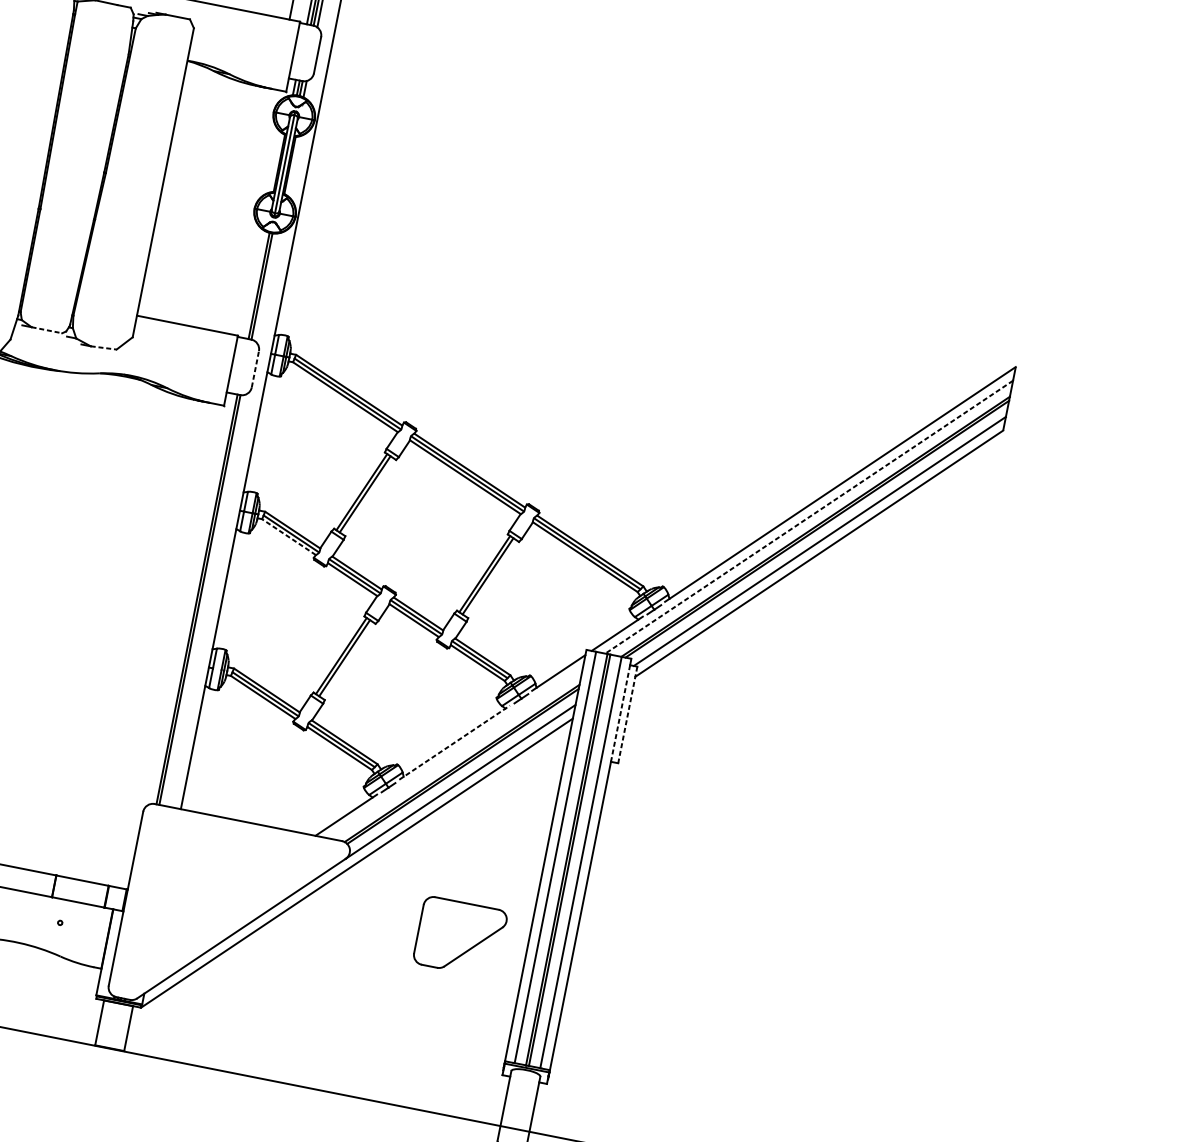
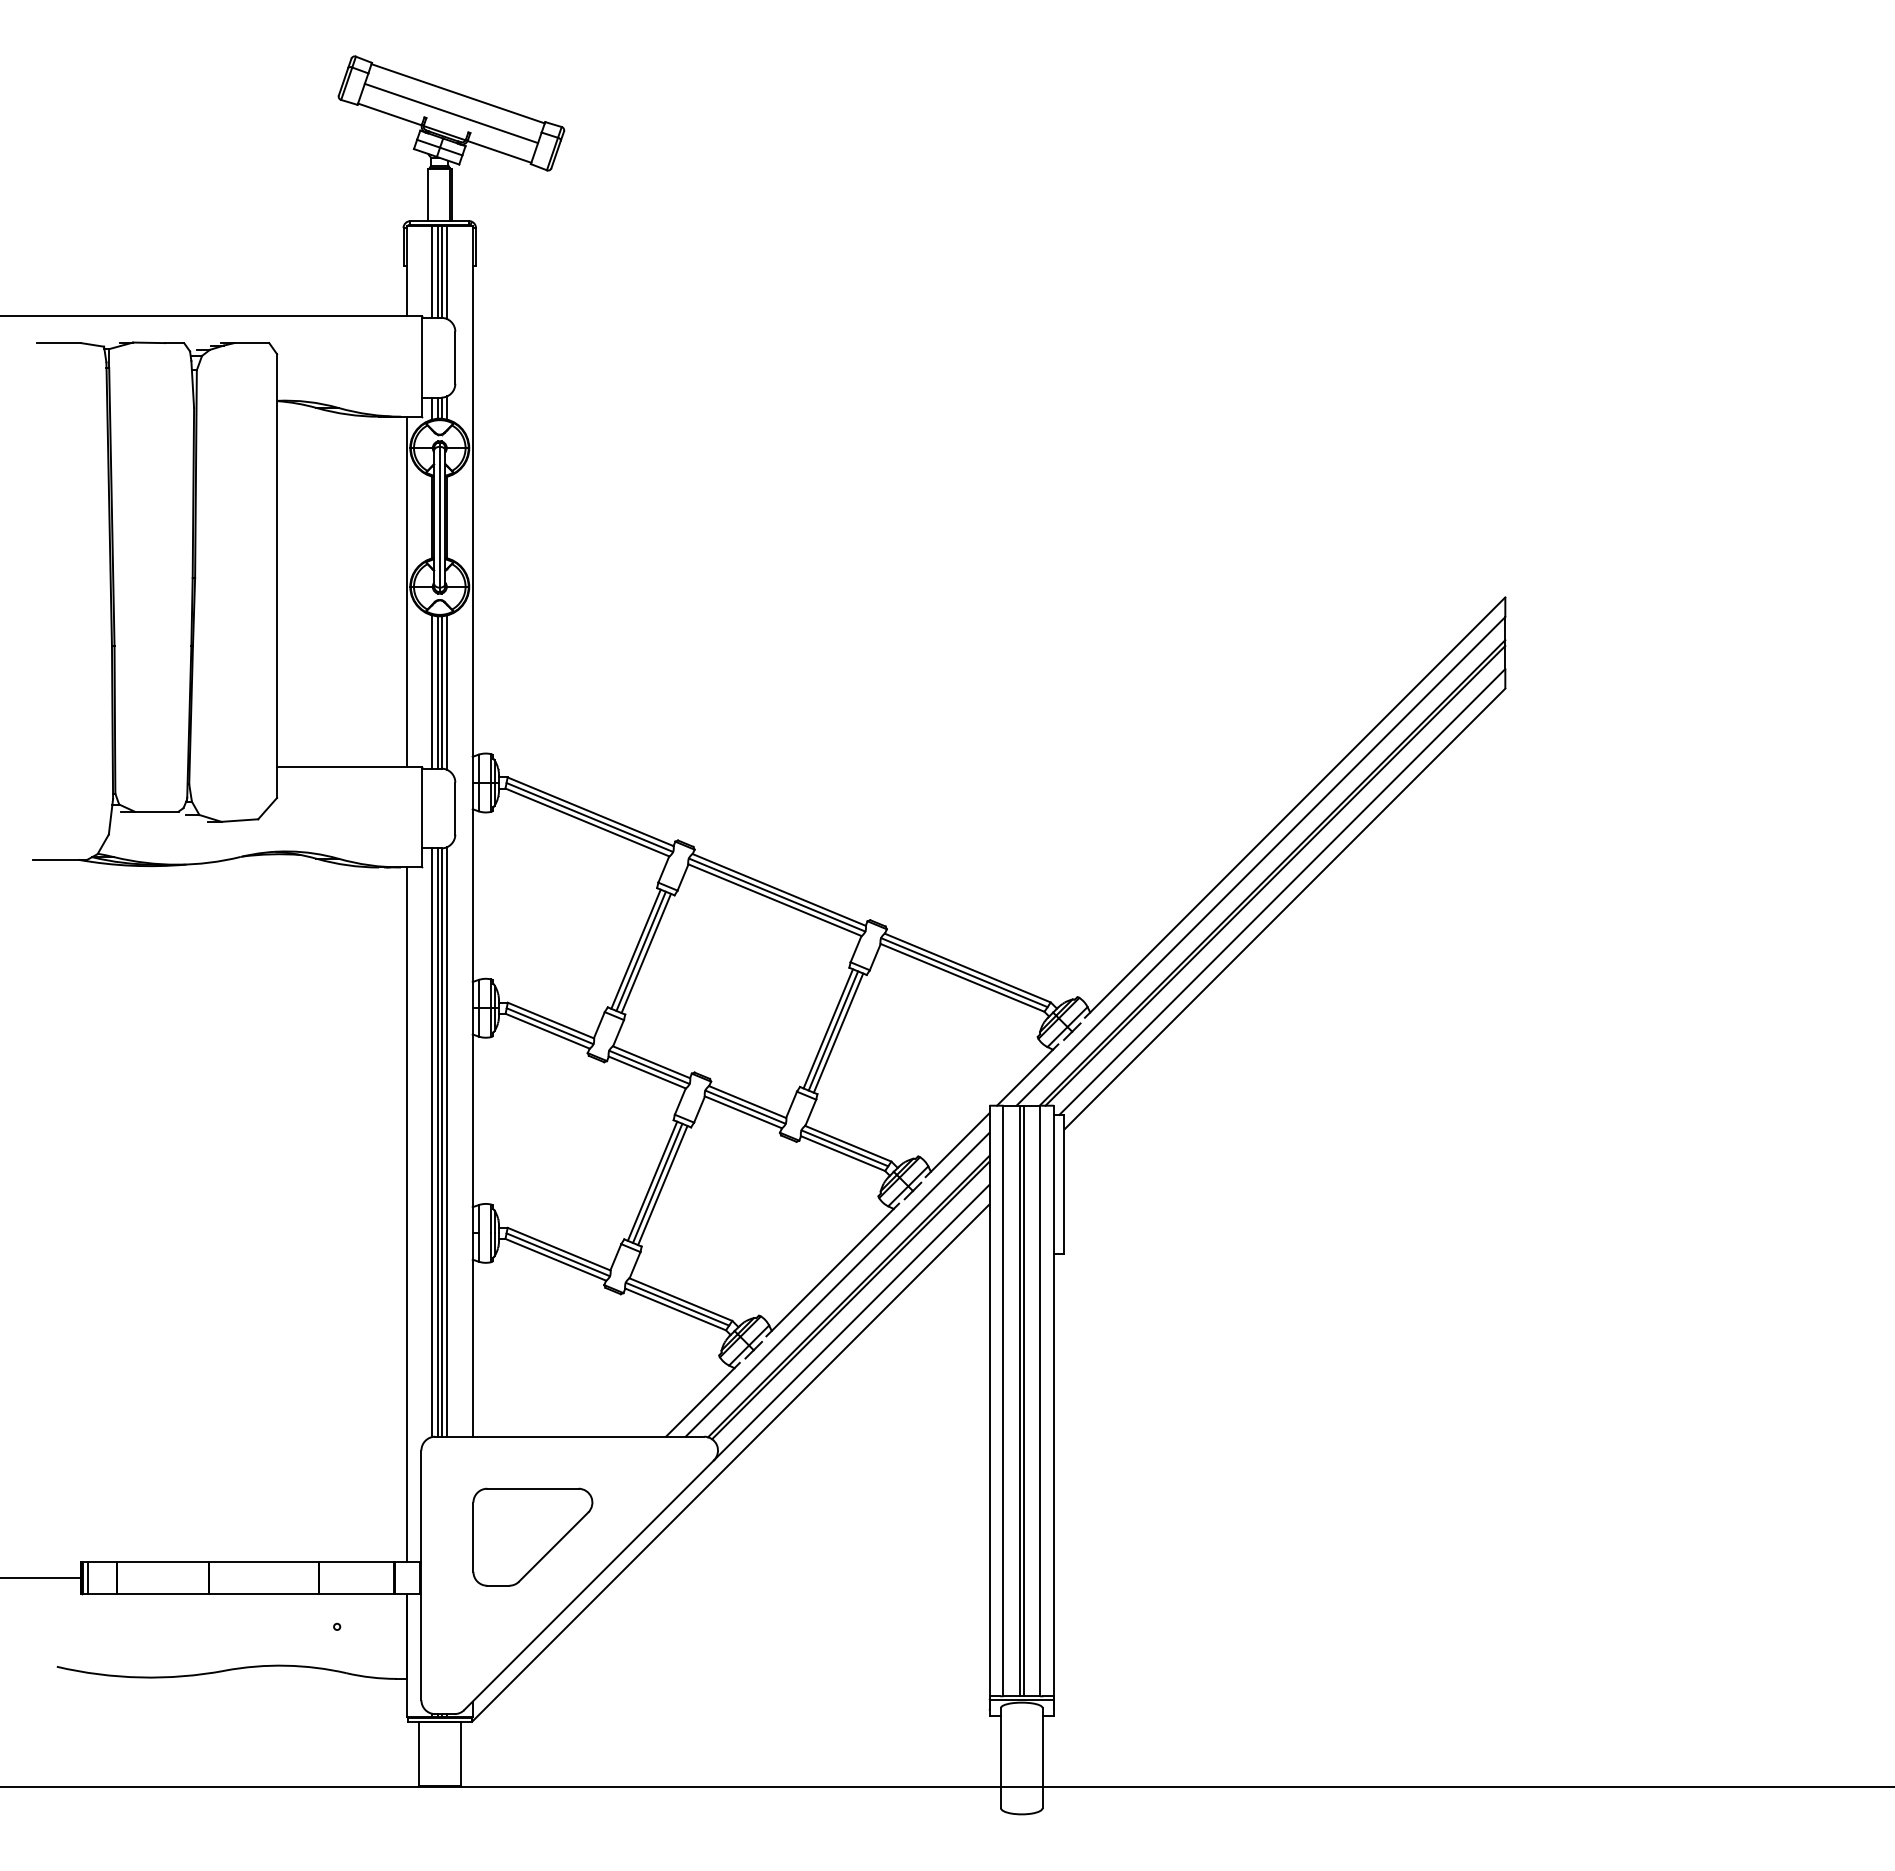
line: (251, 211) -> (406, 591), added
line: (255, 284) -> (432, 691), added
line: (265, 287) -> (447, 692), added
line: (46, 330) -> (156, 811), dashed -> solid
line: (104, 347) -> (240, 820), dashed -> solid
line: (255, 369) -> (455, 808), dashed -> solid
line: (368, 496) -> (646, 953), added
line: (808, 517) -> (1260, 861), dashed -> solid
line: (288, 537) -> (547, 1031), dashed -> solid
line: (491, 578) -> (838, 1032), added
line: (193, 598) -> (432, 1142), added
line: (204, 600) -> (447, 1141), added
line: (165, 645) -> (406, 1214), added
line: (347, 660) -> (662, 1185), added
line: (620, 713) -> (1054, 1184), dashed -> solid
line: (627, 715) -> (1064, 1184), dashed -> solid
line: (454, 743) -> (832, 1270), dashed -> solid
line: (455, 753) -> (837, 1284), added
part: (460, 936) -> (532, 1536), moved

